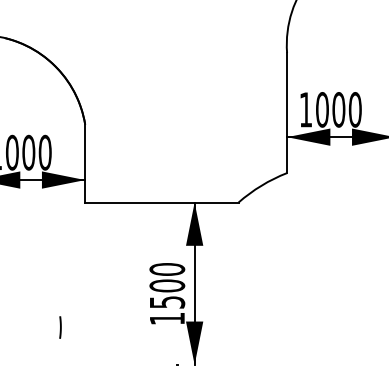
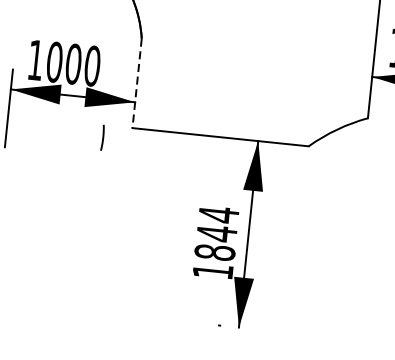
line: (85, 163) -> (137, 83), solid -> dashed
text: (167, 285) -> (217, 233), 1500 -> 1844
line: (60, 327) -> (102, 137), moved

